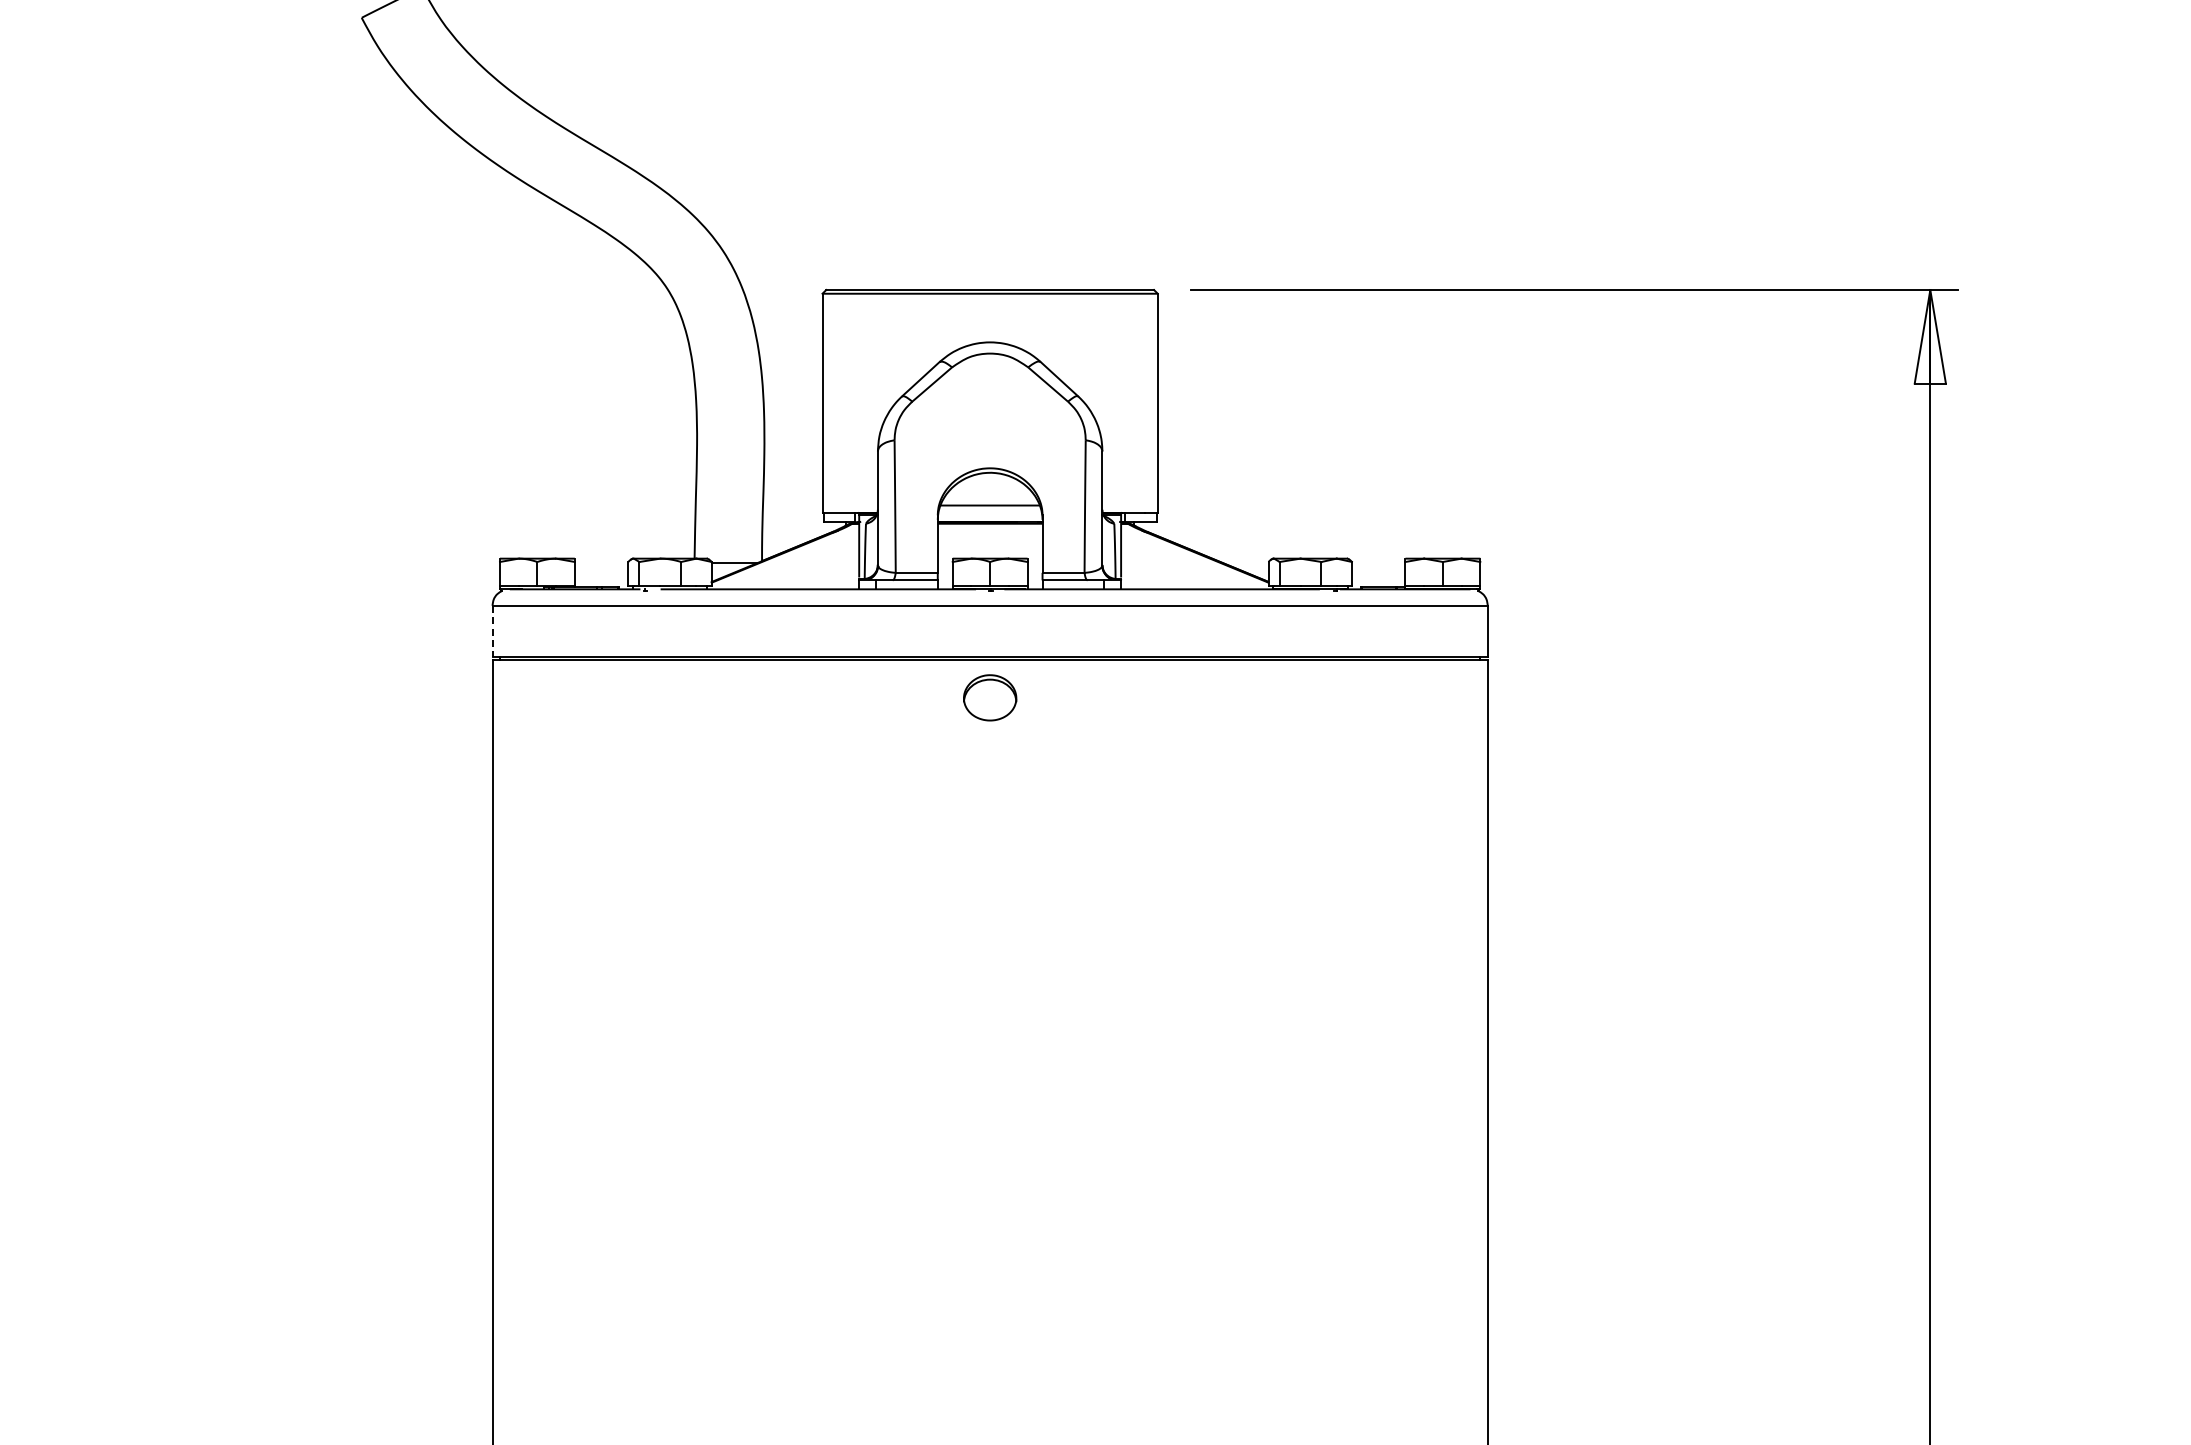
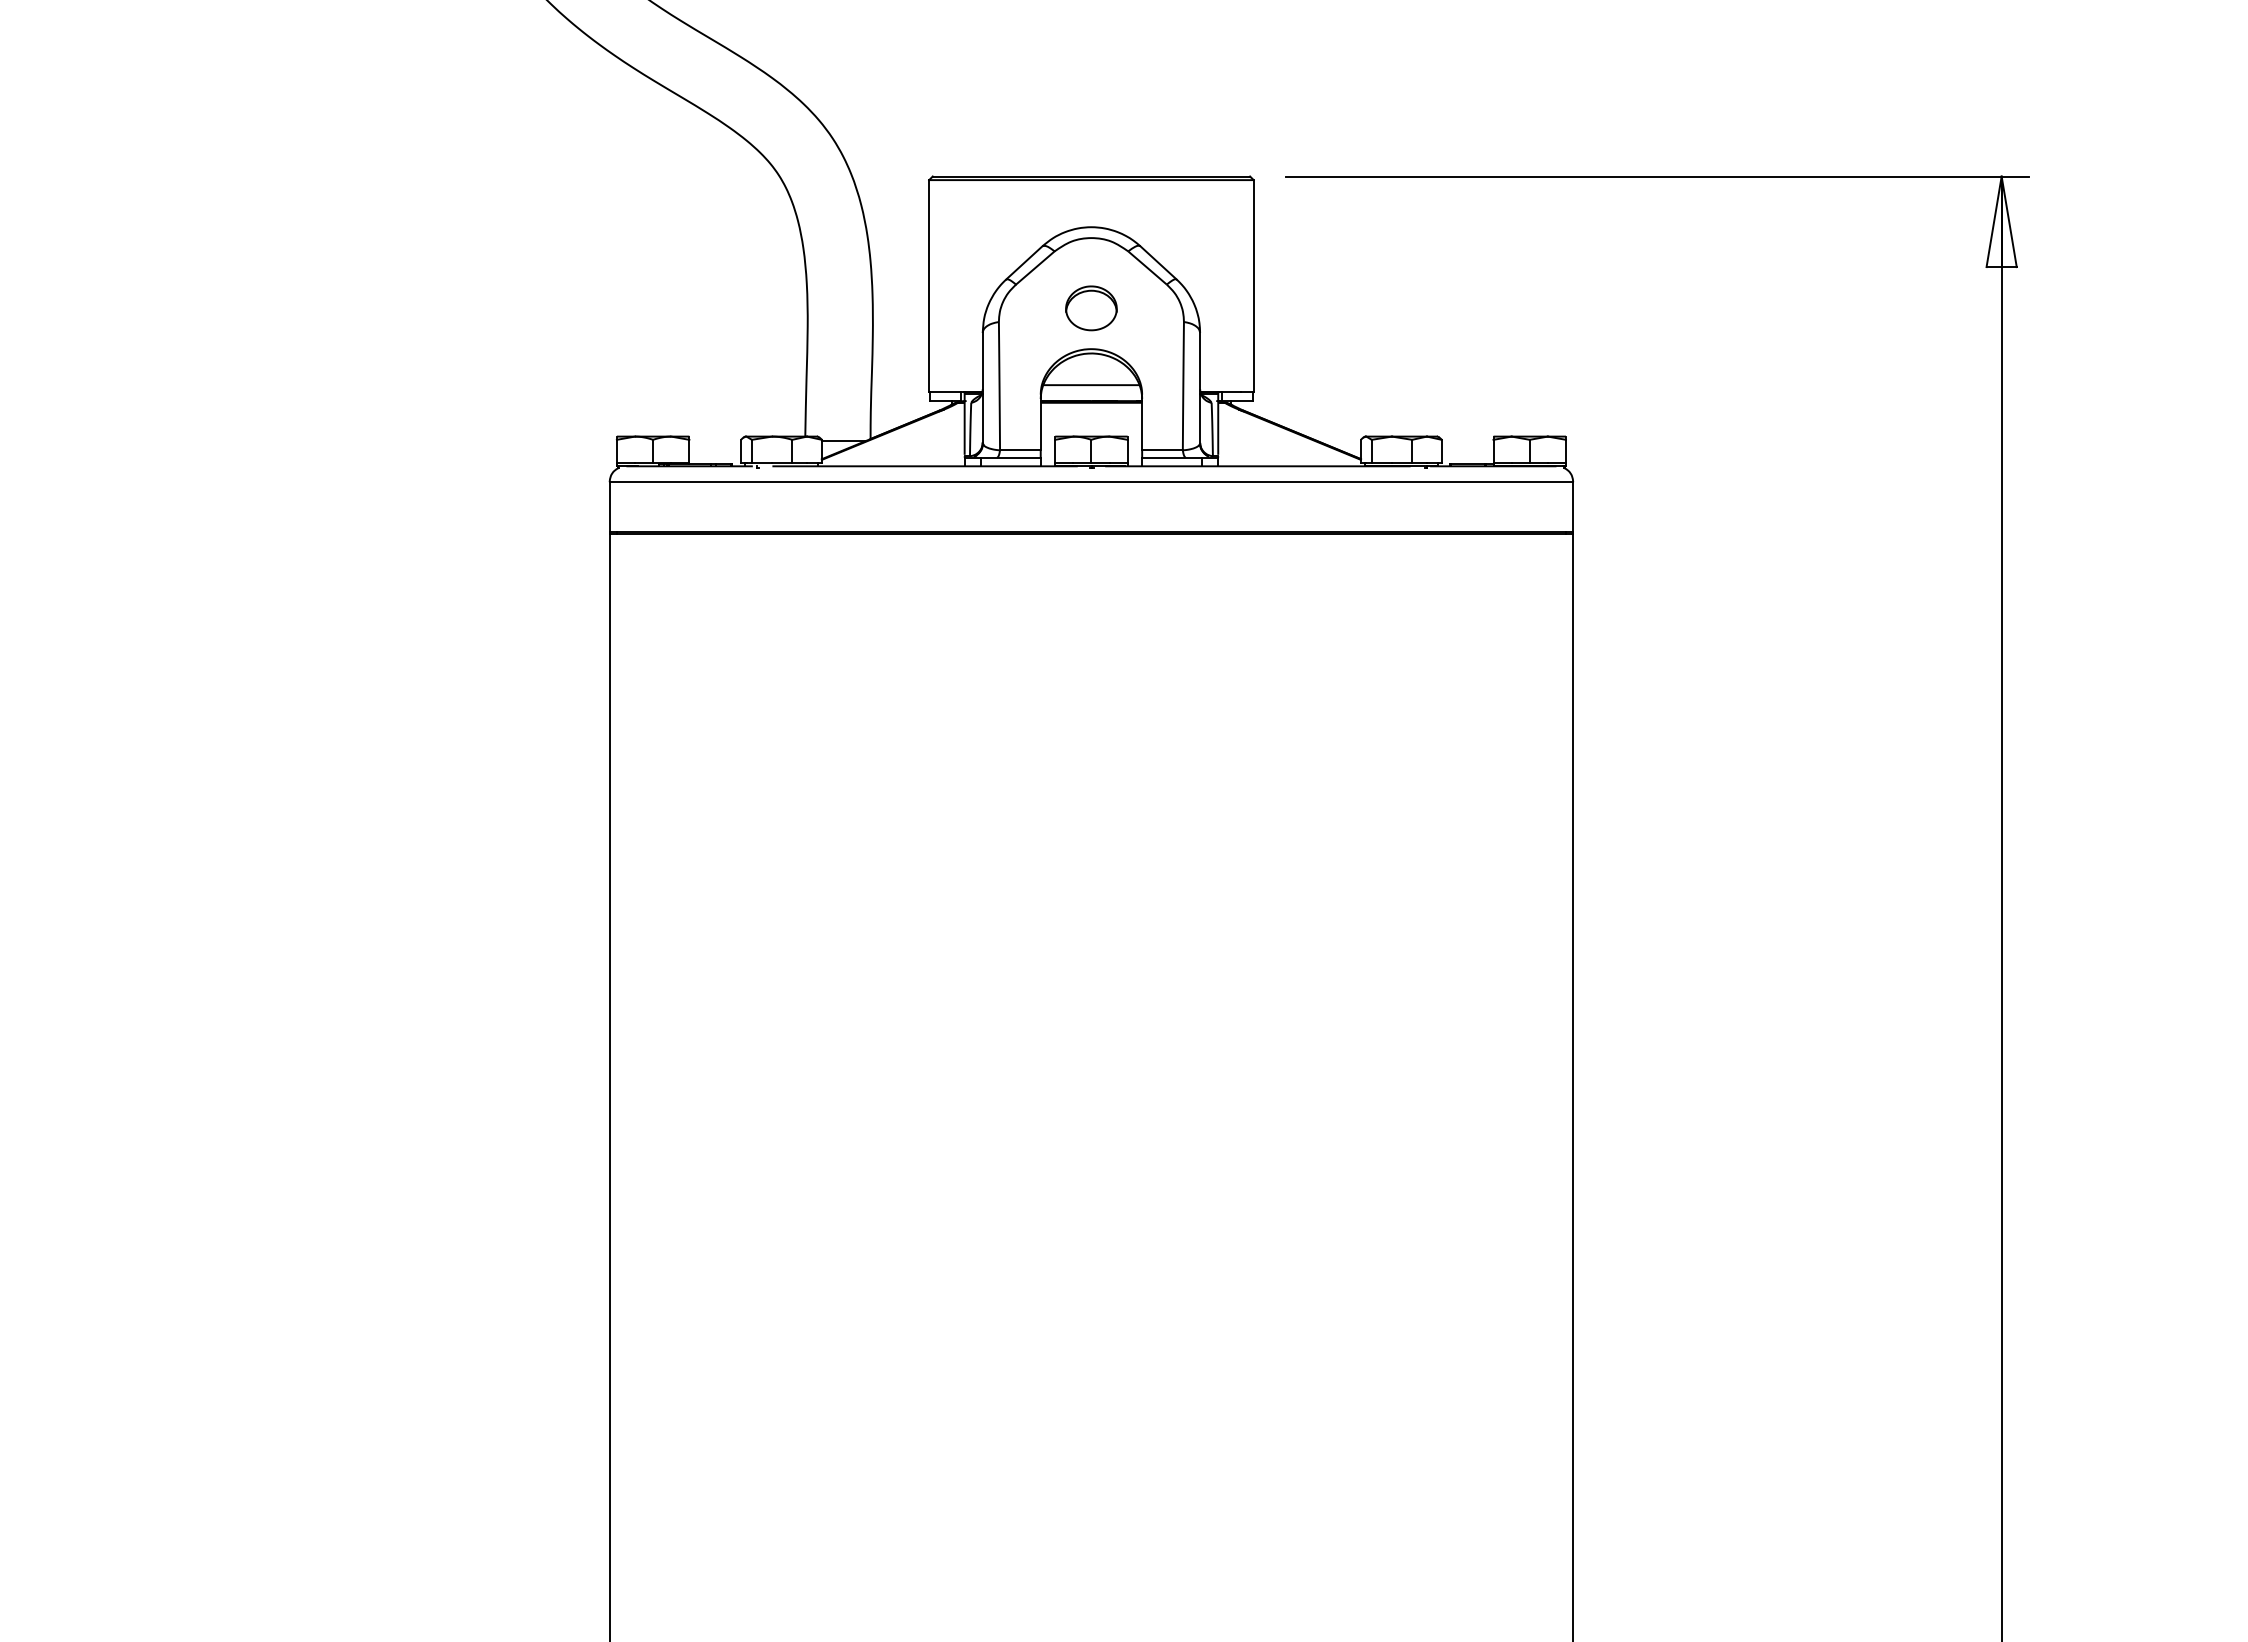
line: (492, 630) -> (609, 506), dashed -> solid
part: (990, 697) -> (1091, 308), moved

